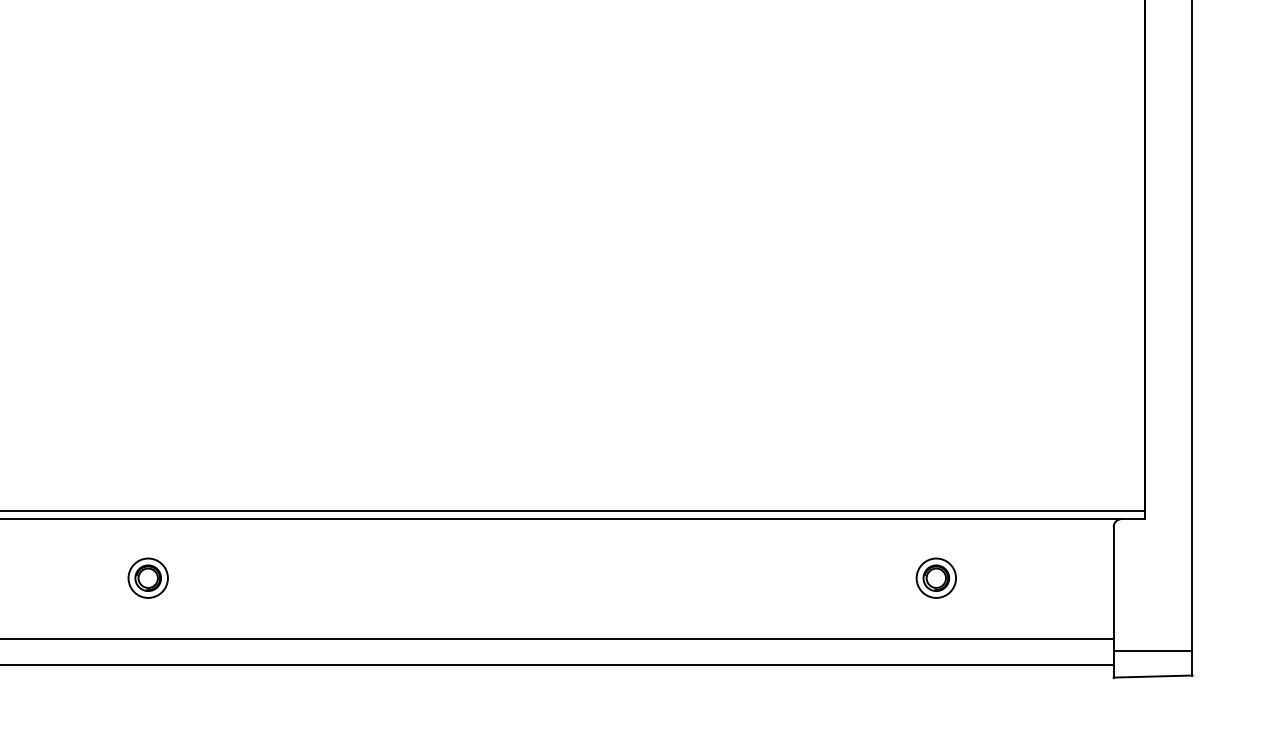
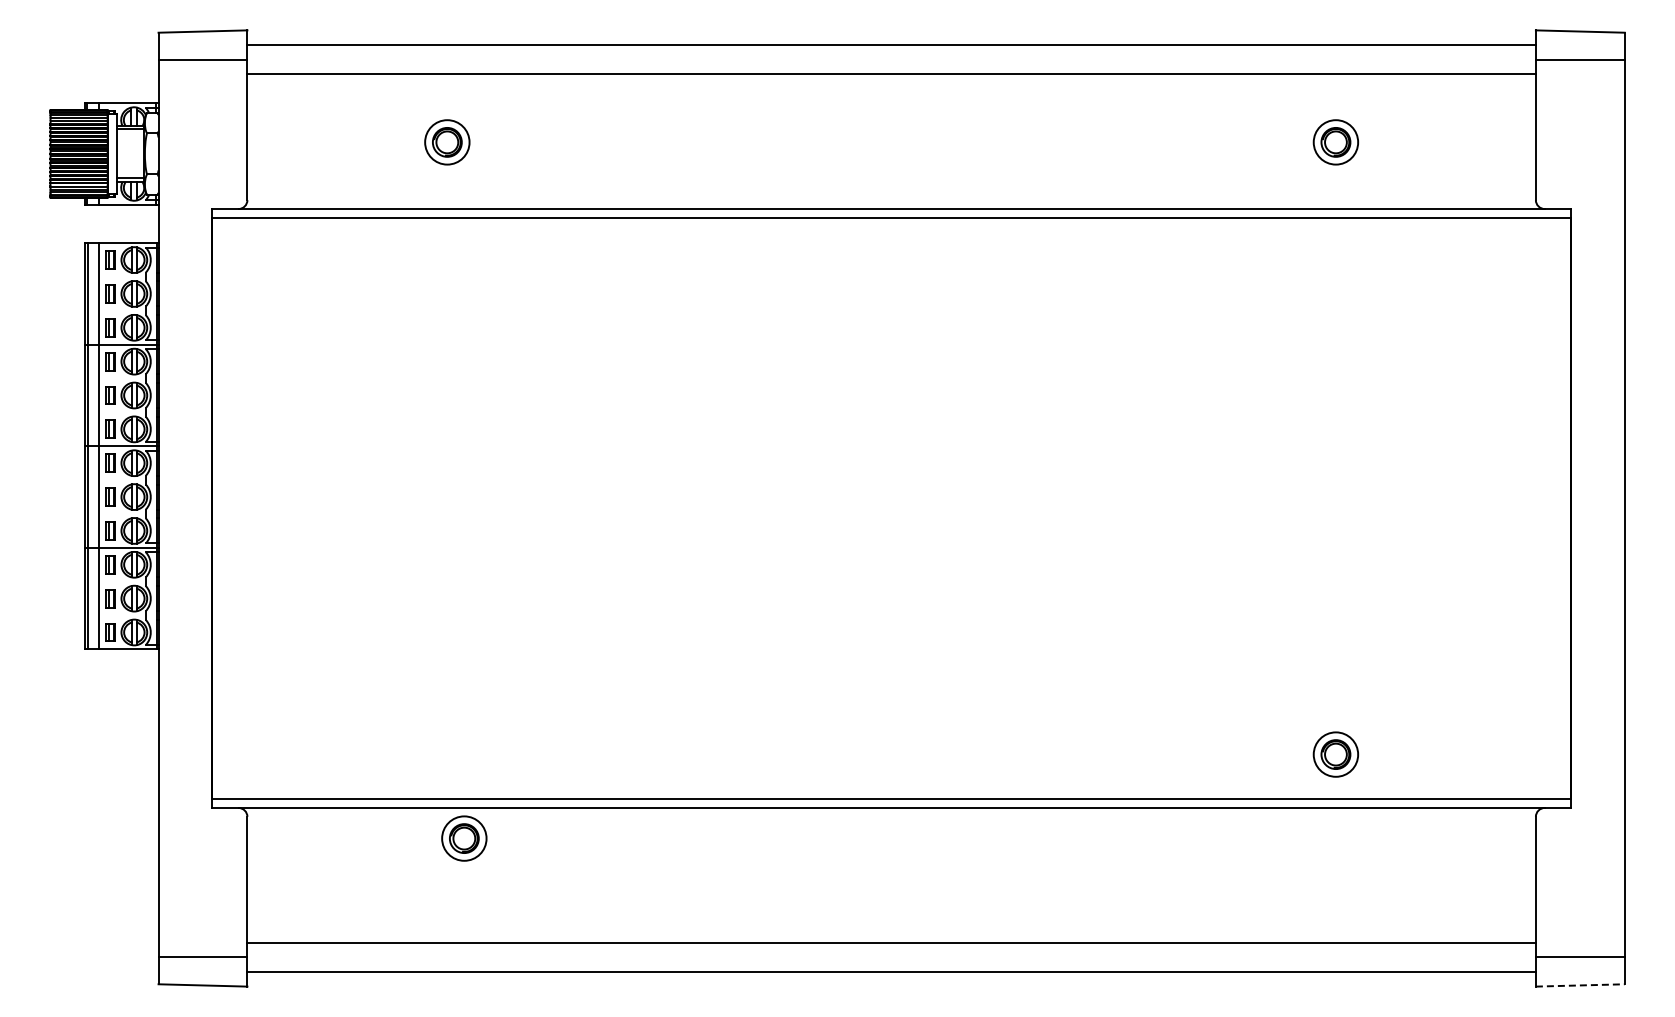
part: (148, 578) -> (464, 838), moved
part: (935, 578) -> (1335, 754), moved
line: (1153, 676) -> (1580, 985), solid -> dashed

